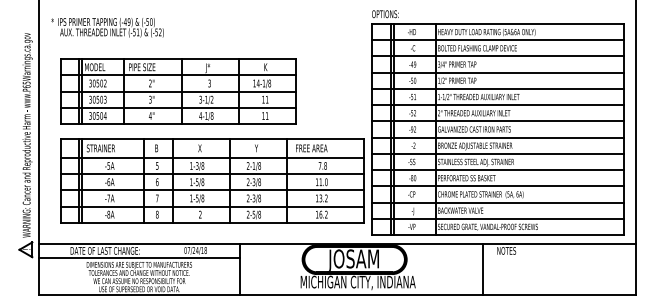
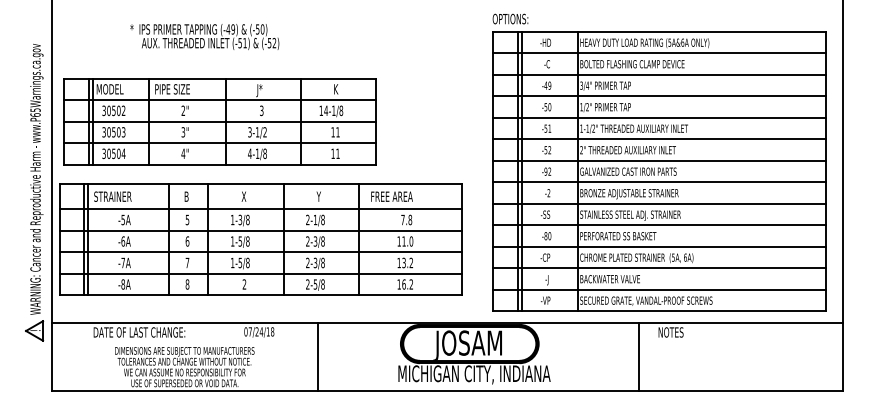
text: (107, 27) -> (204, 36), moved
part: (177, 91) -> (219, 121), moved
part: (212, 180) -> (260, 239), moved
line: (139, 257) -> (185, 341), removed

